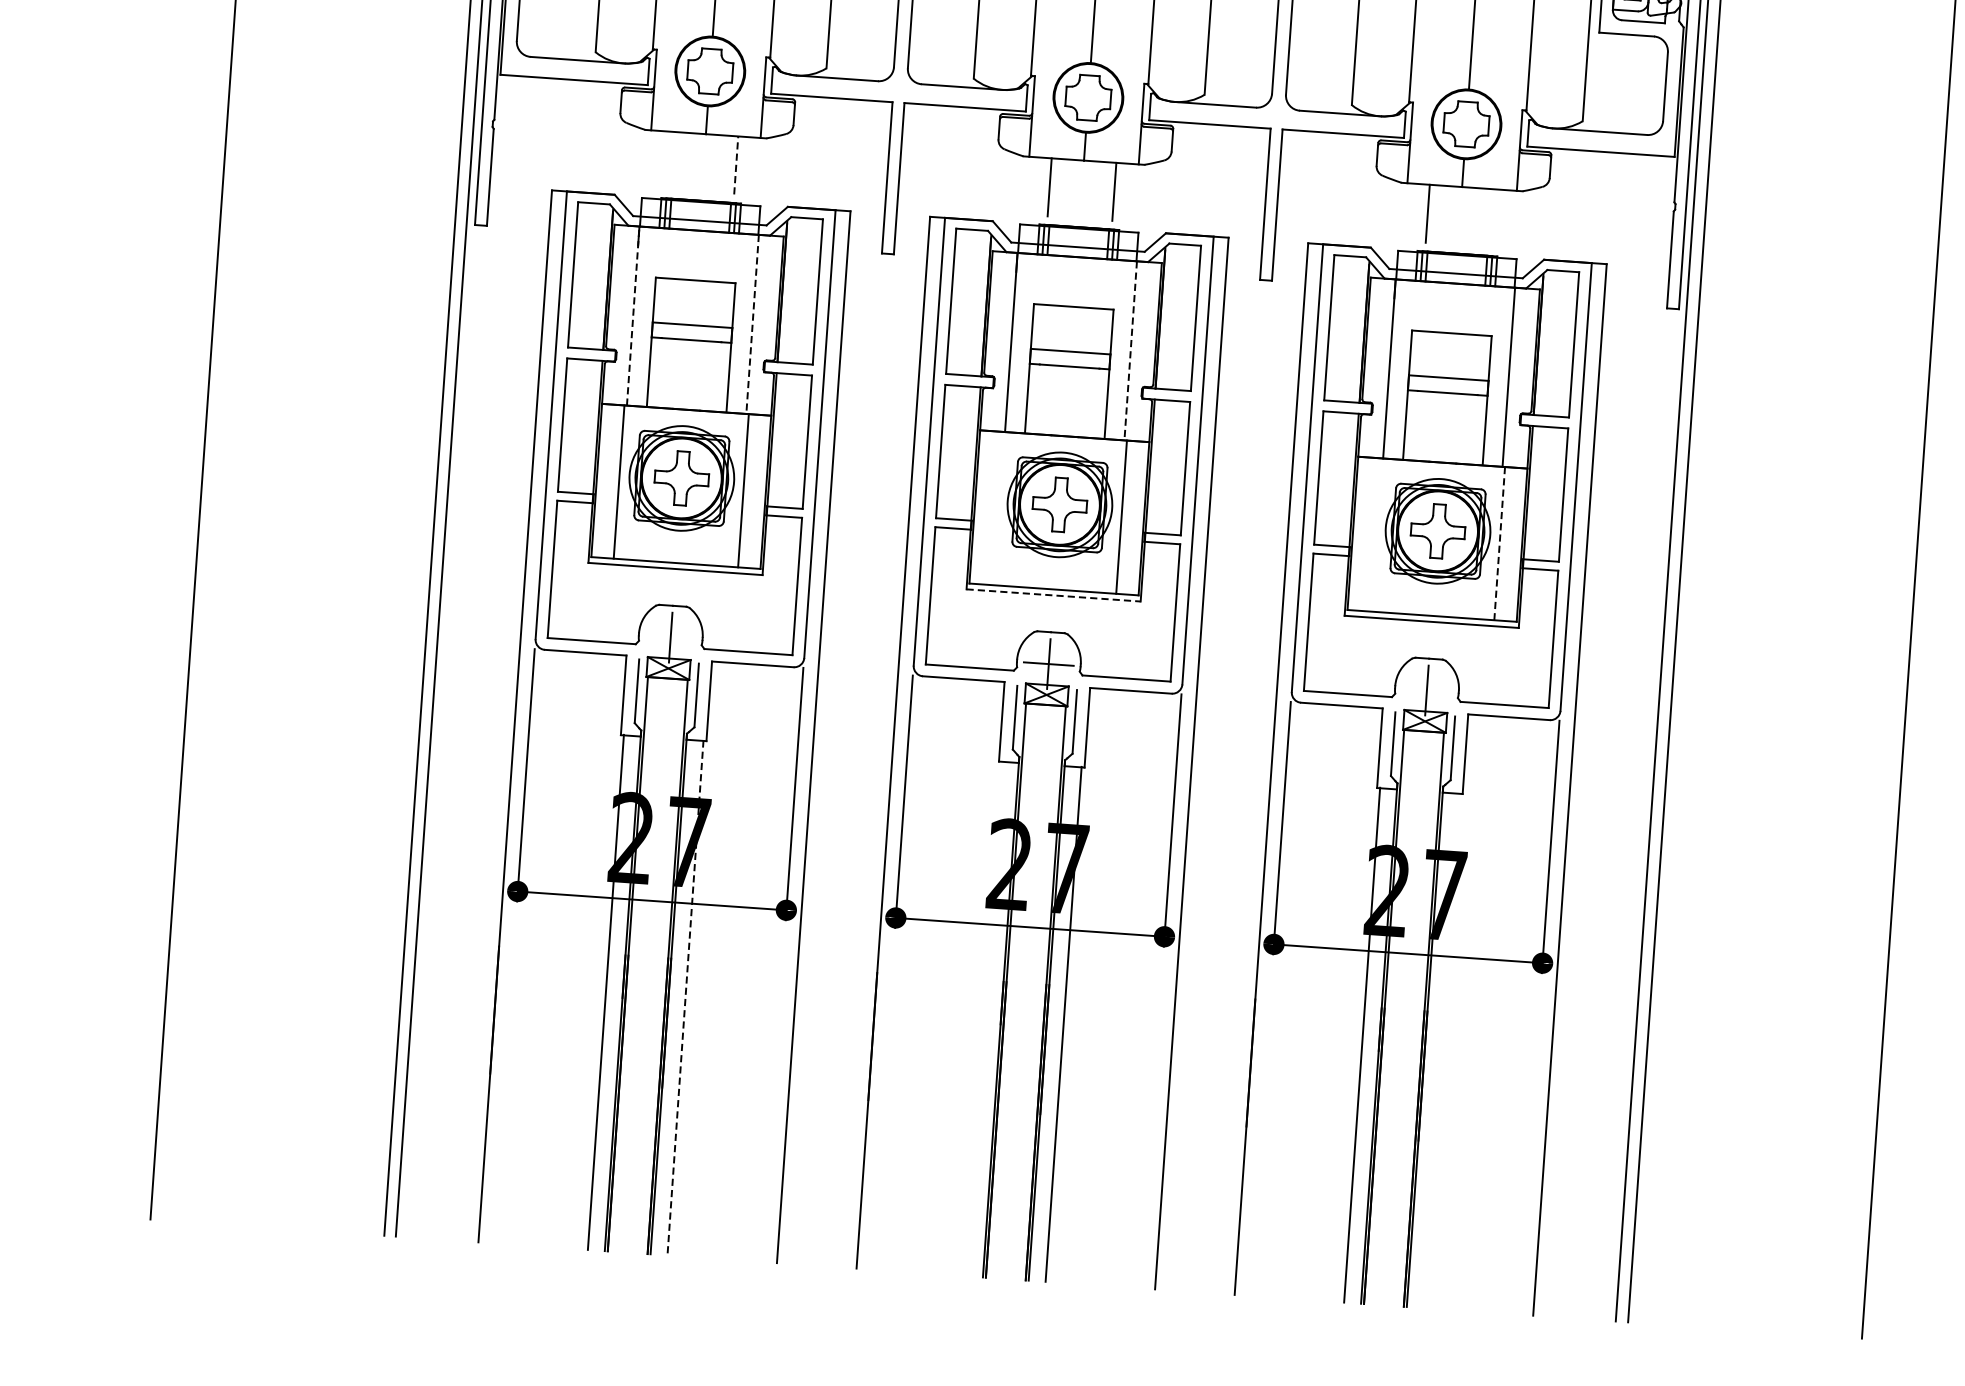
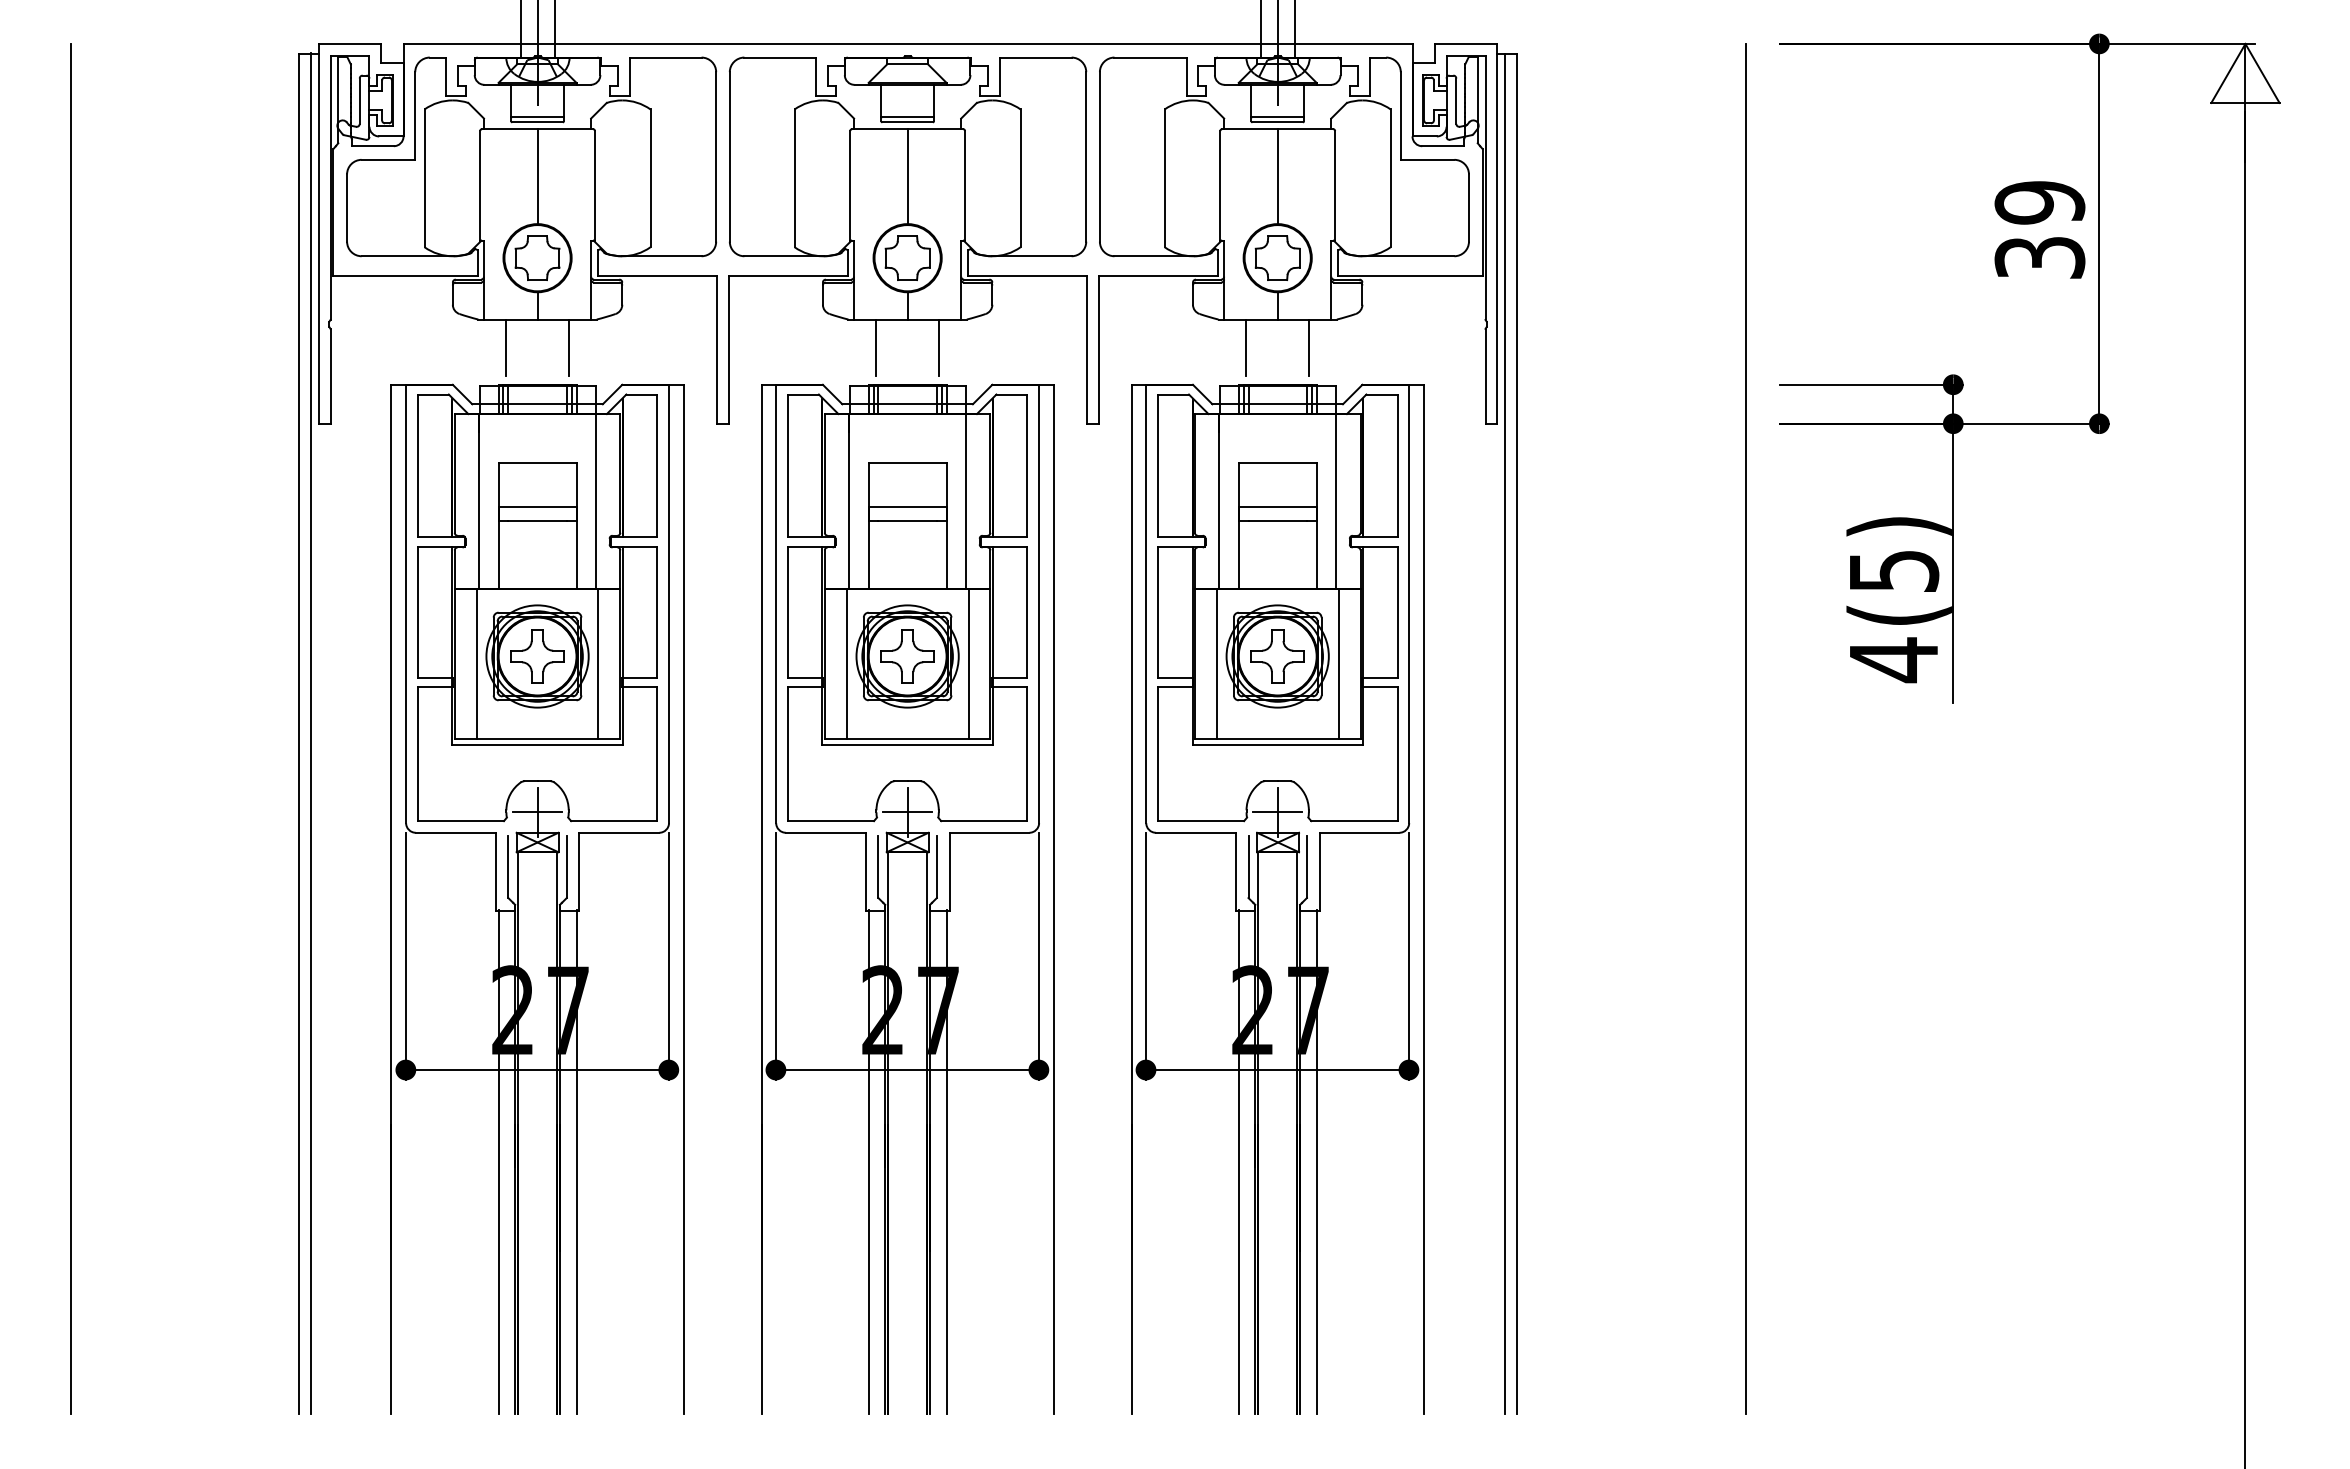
line: (671, 160) -> (505, 347), added
line: (736, 165) -> (569, 347), dashed -> solid
line: (1492, 217) -> (1309, 347), added
line: (633, 315) -> (479, 501), dashed -> solid
line: (753, 324) -> (596, 501), dashed -> solid
line: (1131, 350) -> (966, 501), dashed -> solid
line: (996, 508) -> (846, 664), added
line: (1374, 535) -> (1216, 664), added
line: (1499, 543) -> (1338, 664), dashed -> solid
line: (1054, 595) -> (908, 745), dashed -> solid
line: (670, 637) -> (537, 812), added
line: (1426, 690) -> (1277, 812), added
line: (685, 998) -> (576, 1162), dashed -> solid
line: (983, 1019) -> (868, 1162), added
line: (1441, 1051) -> (1316, 1162), added

